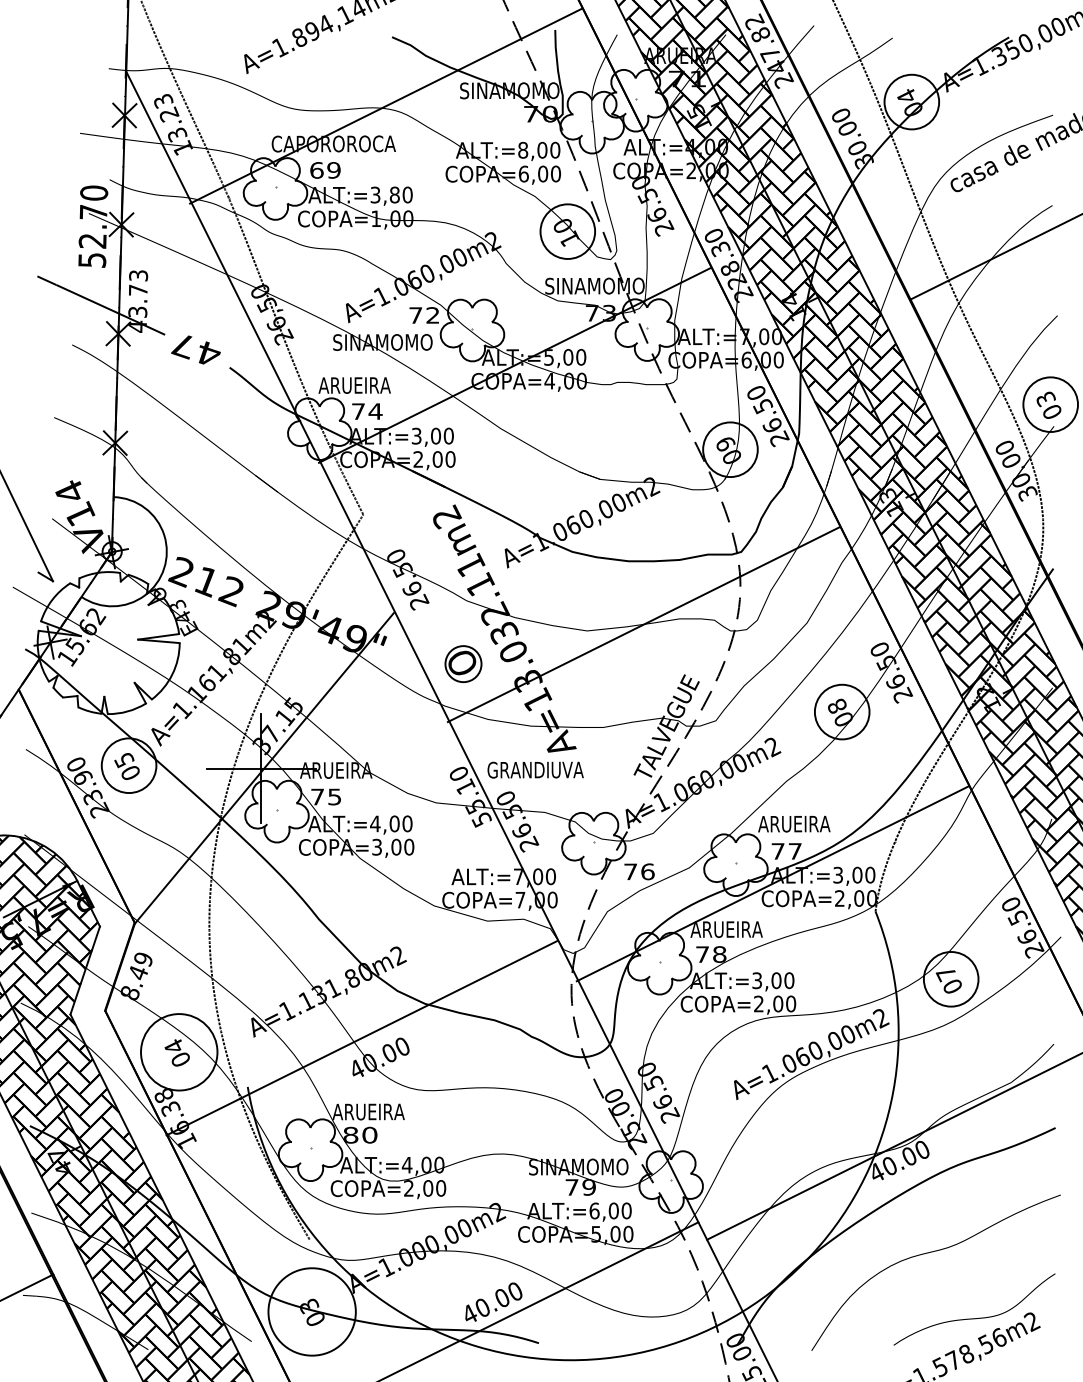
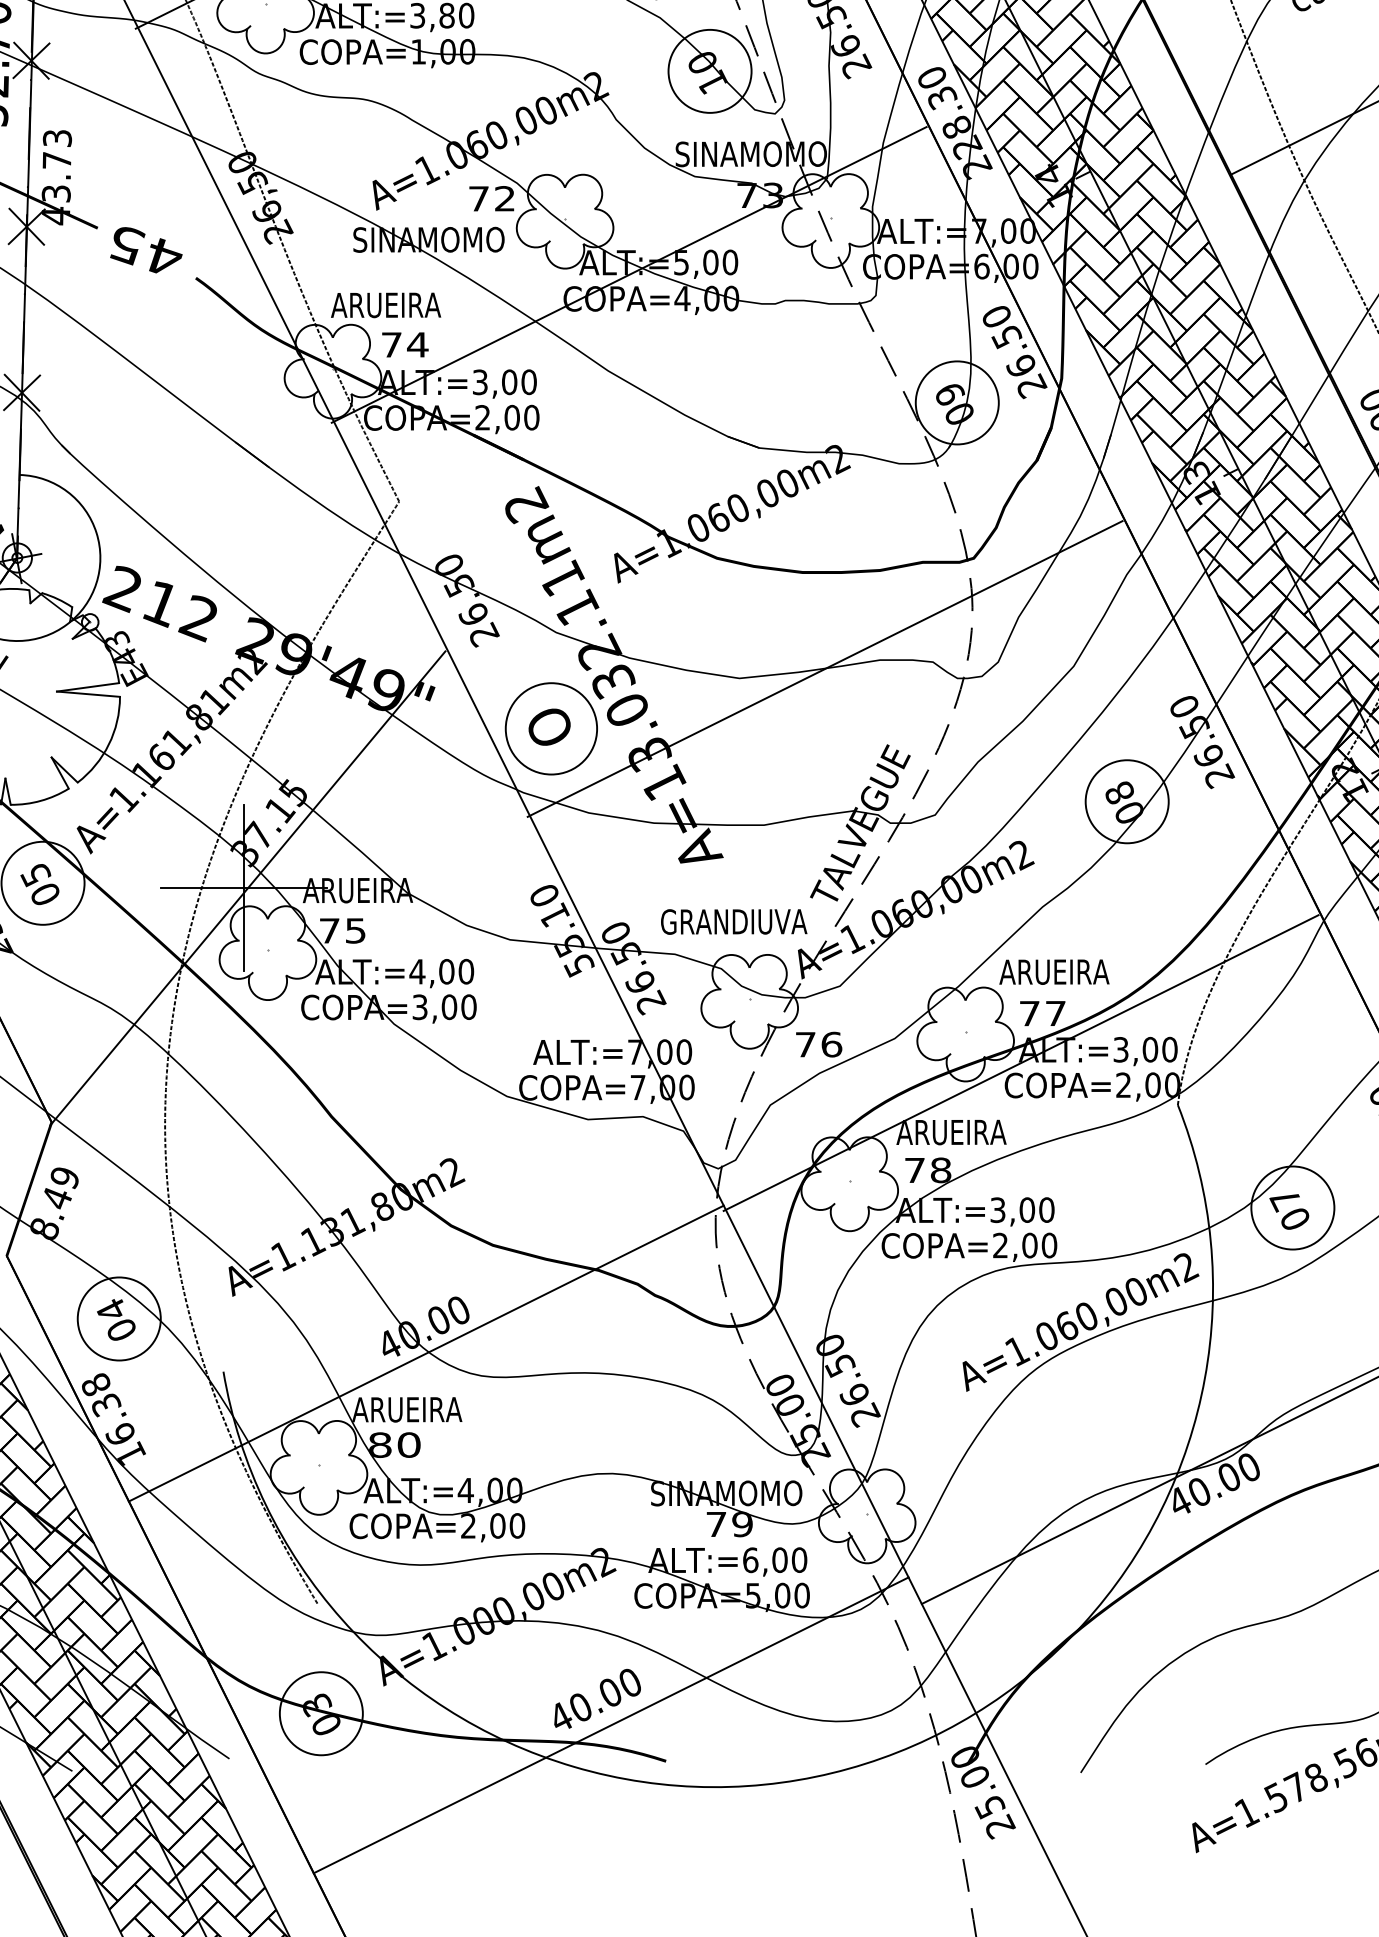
text: (183, 346) -> (125, 245), 47 -> 45
circle: (463, 664) -> (551, 729), size x1.67
text: (535, 769) -> (733, 920), moved
line: (361, 1037) -> (425, 1352), moved
circle: (178, 1051) -> (118, 1317), size x0.71
circle: (311, 1311) -> (320, 1713), size x0.62

